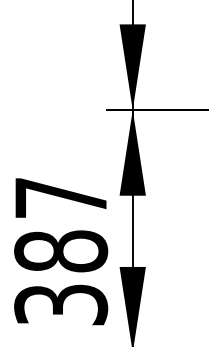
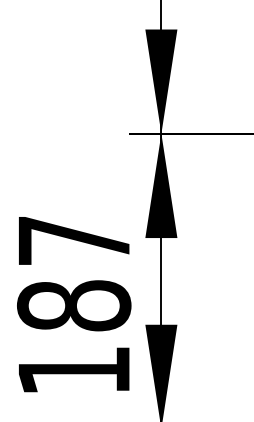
text: (61, 304) -> (74, 370), 387 -> 187

